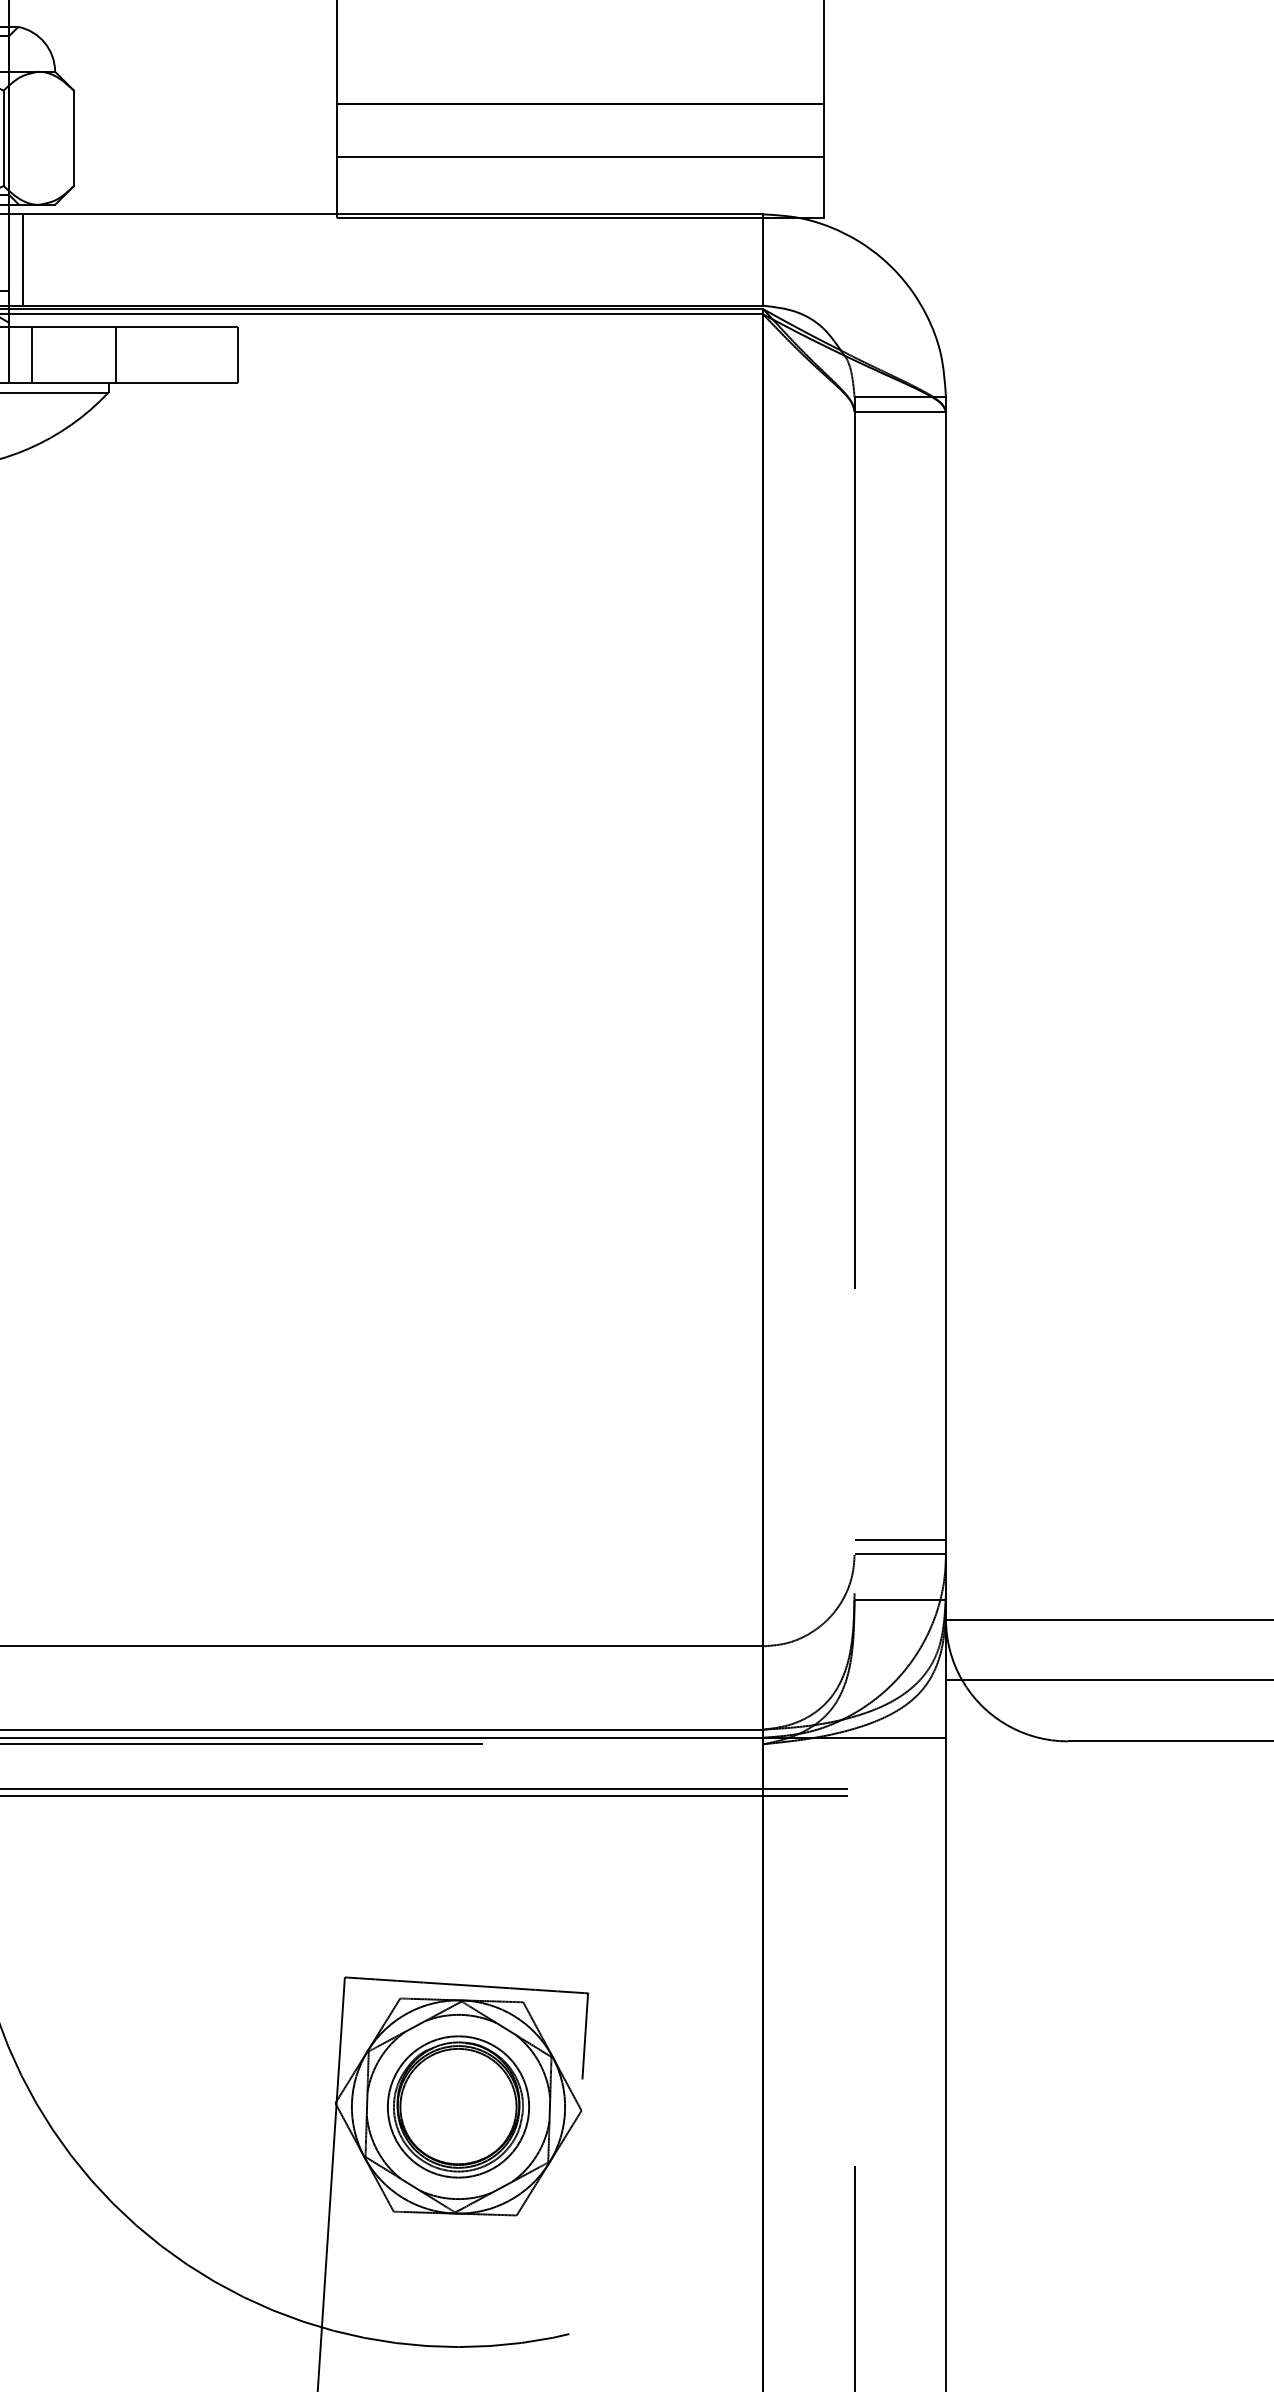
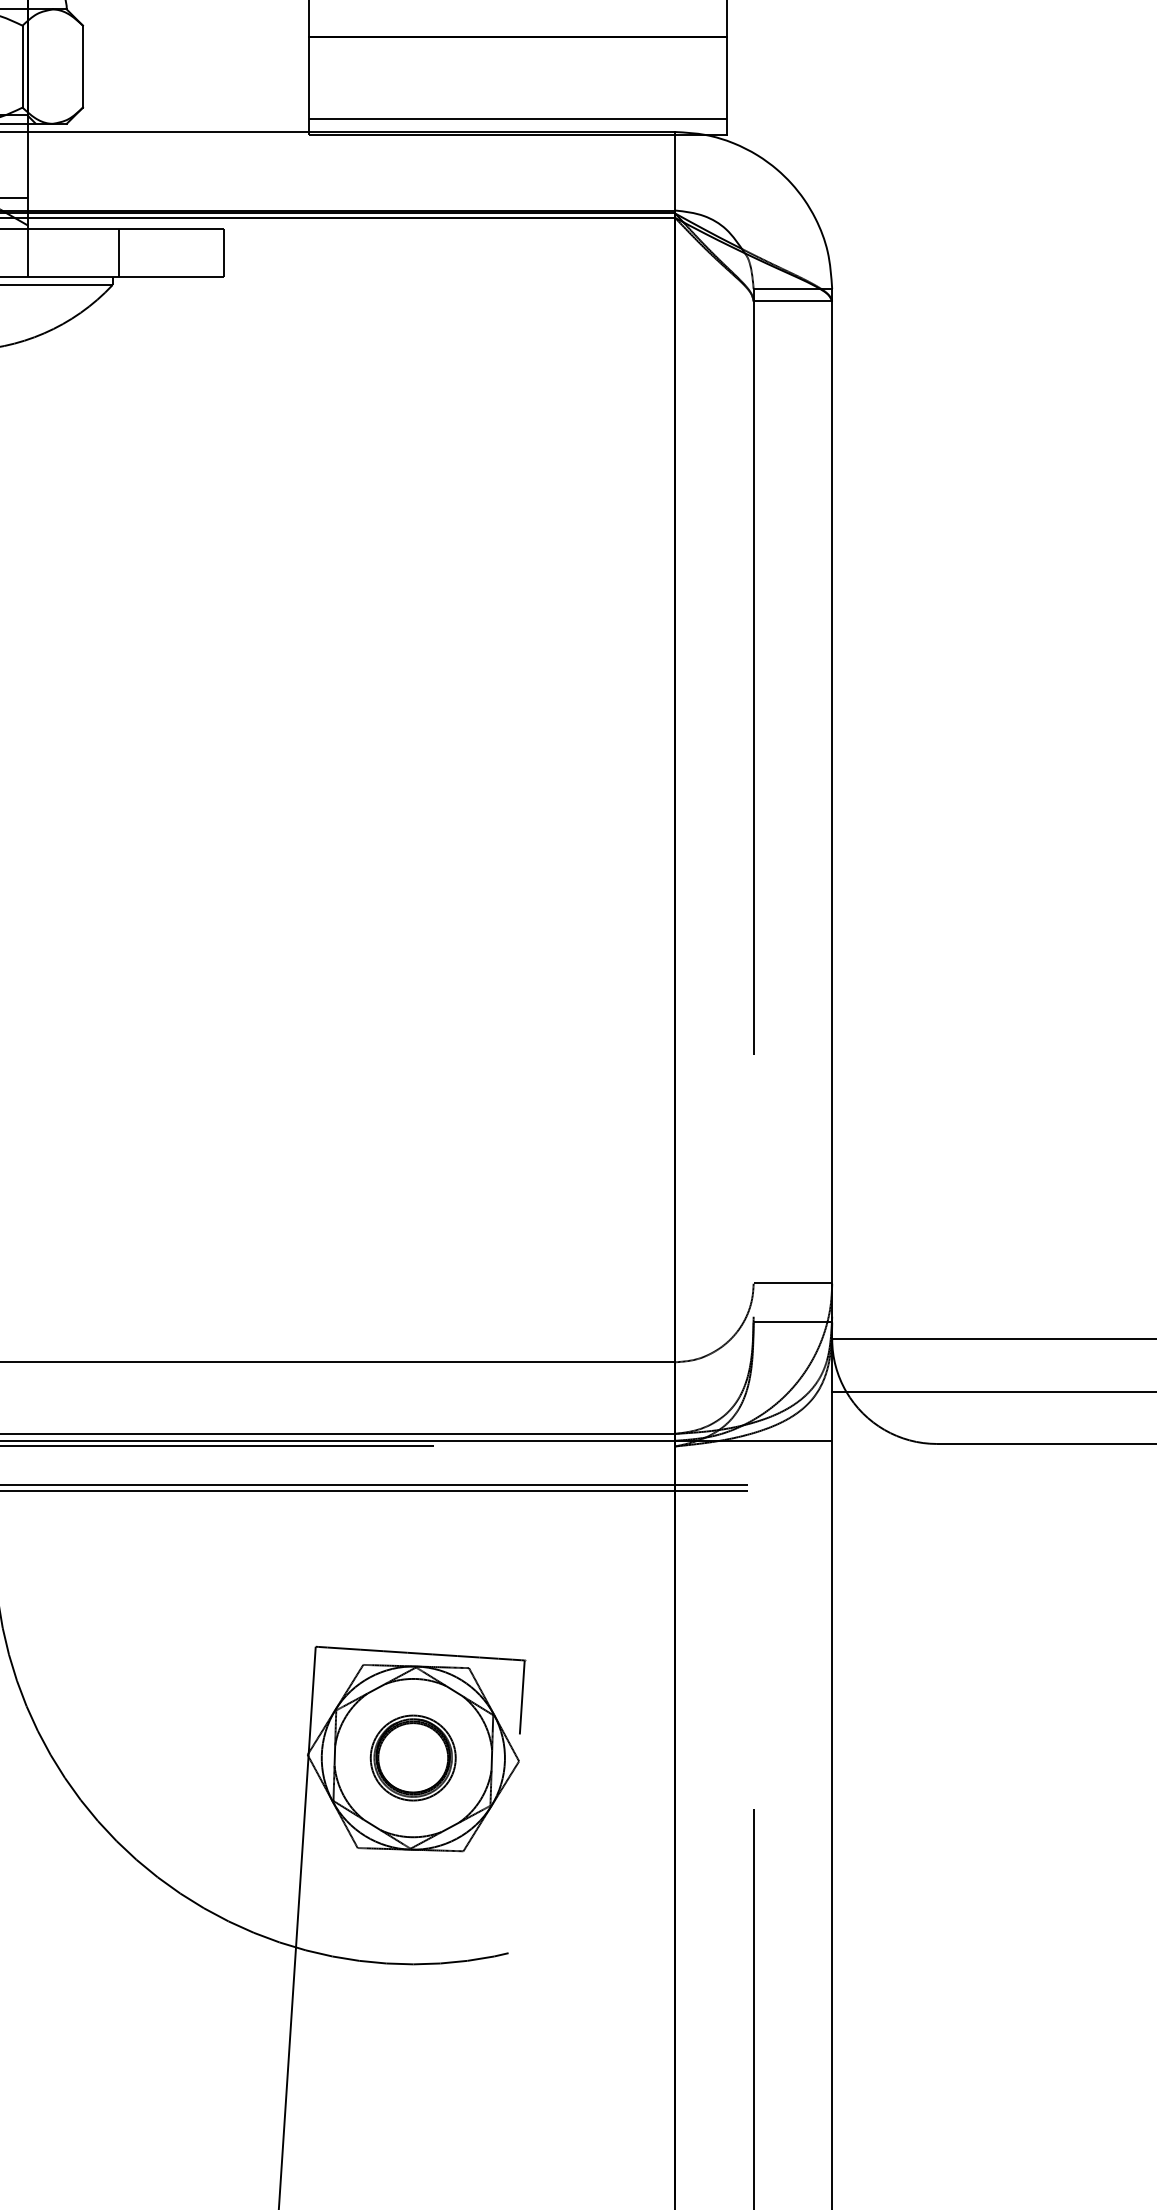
line: (579, 156) -> (517, 118), moved
line: (23, 260) -> (39, 171), removed
line: (32, 354) -> (47, 252), removed
line: (899, 1539) -> (792, 1270), removed
part: (457, 2106) -> (412, 1757), size x0.7

